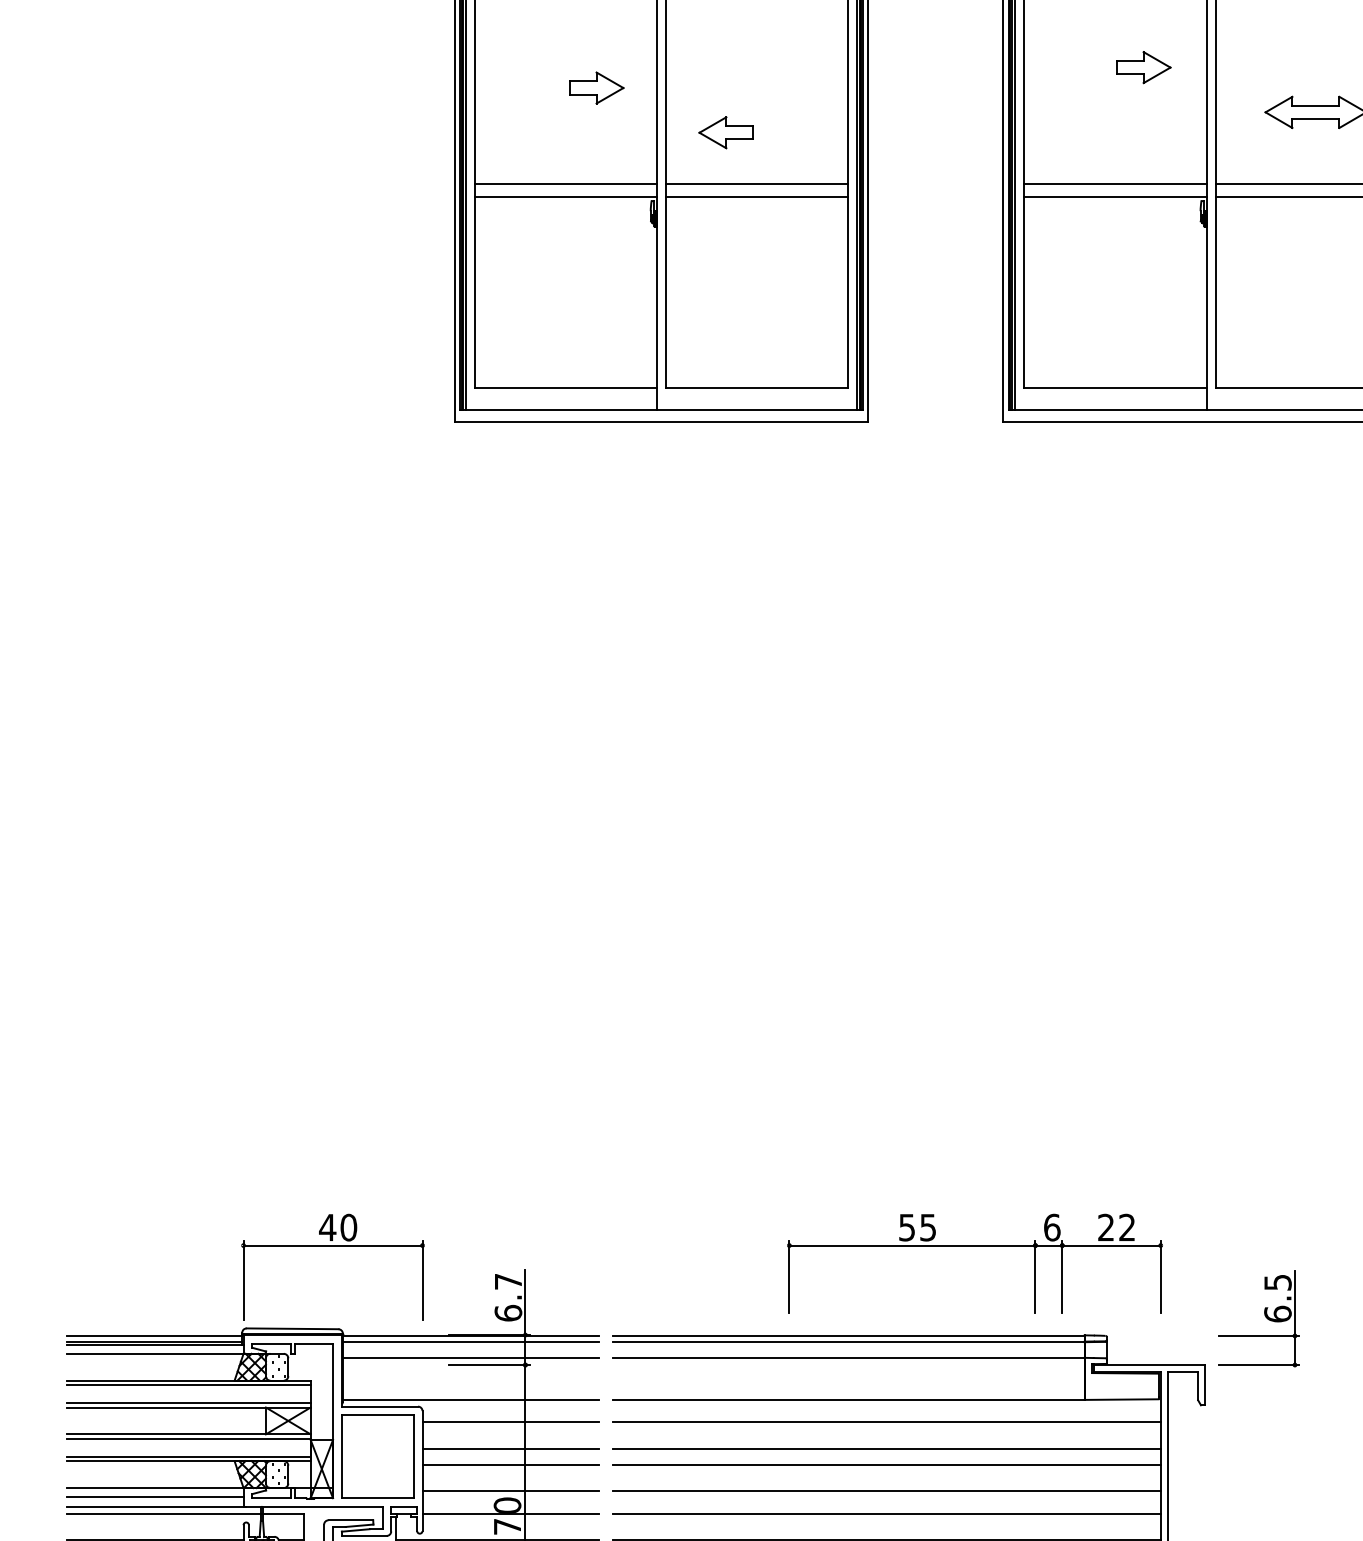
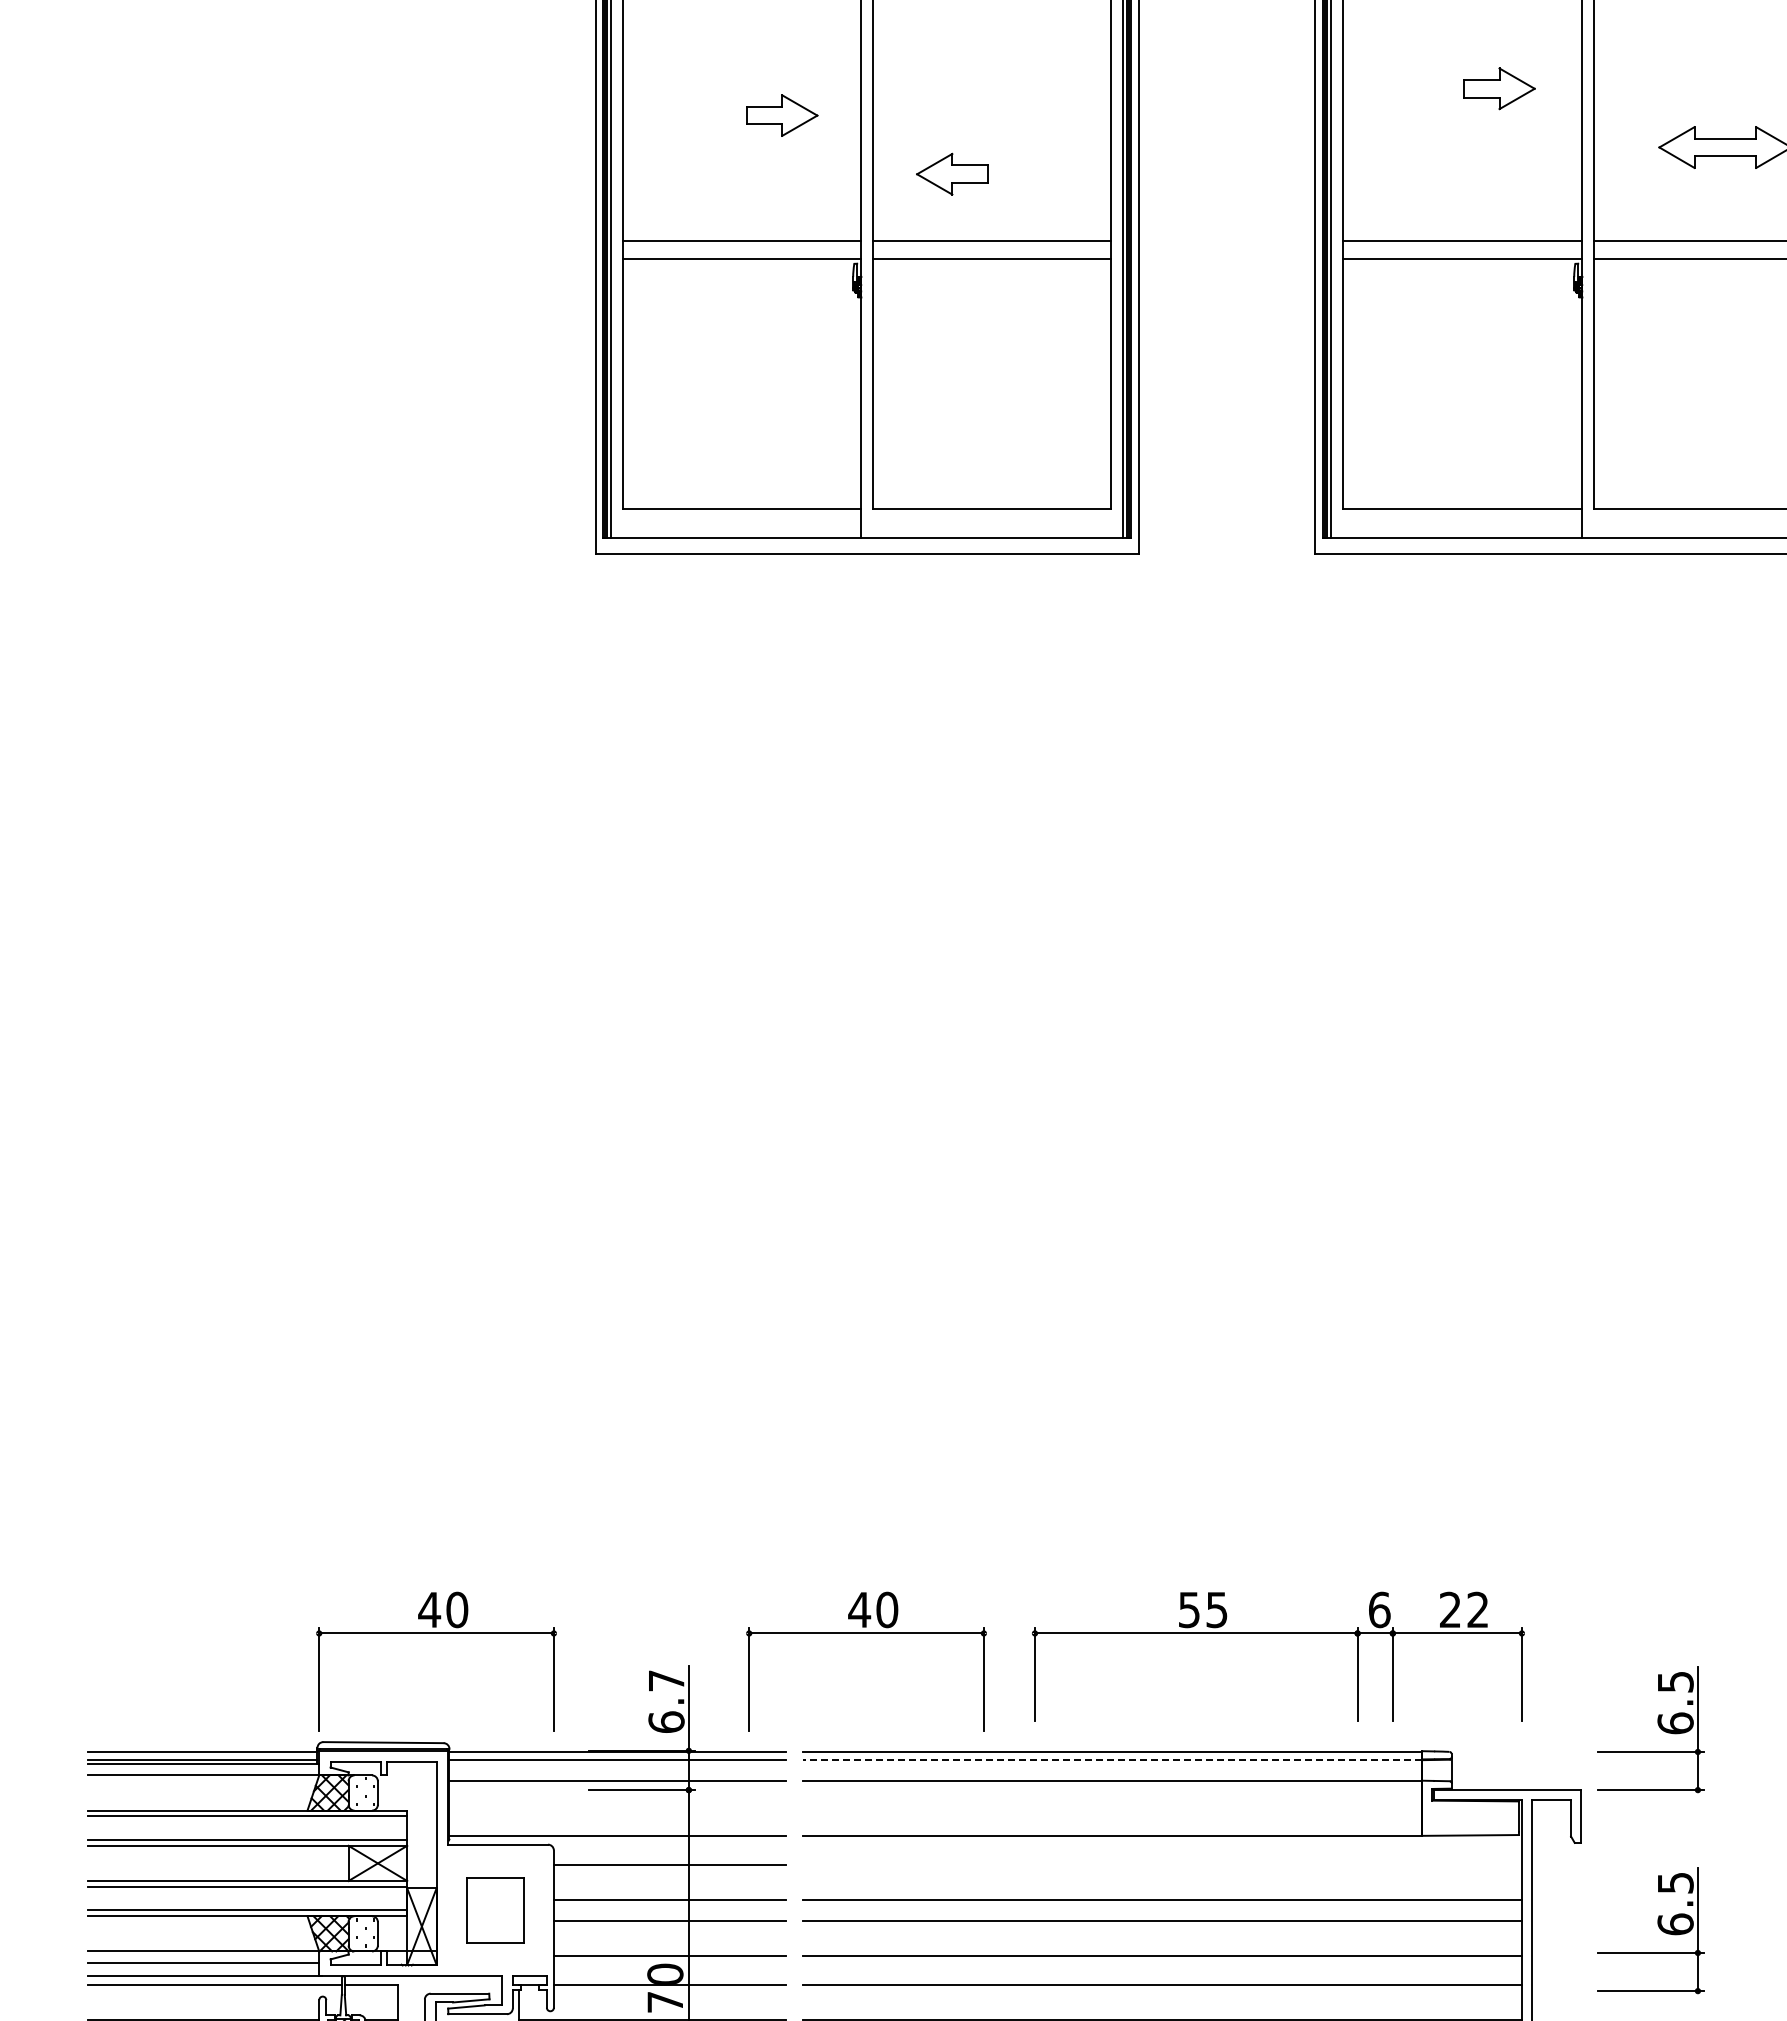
part: (660, 1245) -> (866, 1633), added
line: (848, 1342) -> (1112, 1760), solid -> dashed
line: (886, 1422) -> (1162, 1865), removed
part: (377, 1456) -> (495, 1910), size x0.6
part: (1264, 1469) -> (1658, 1927), added

